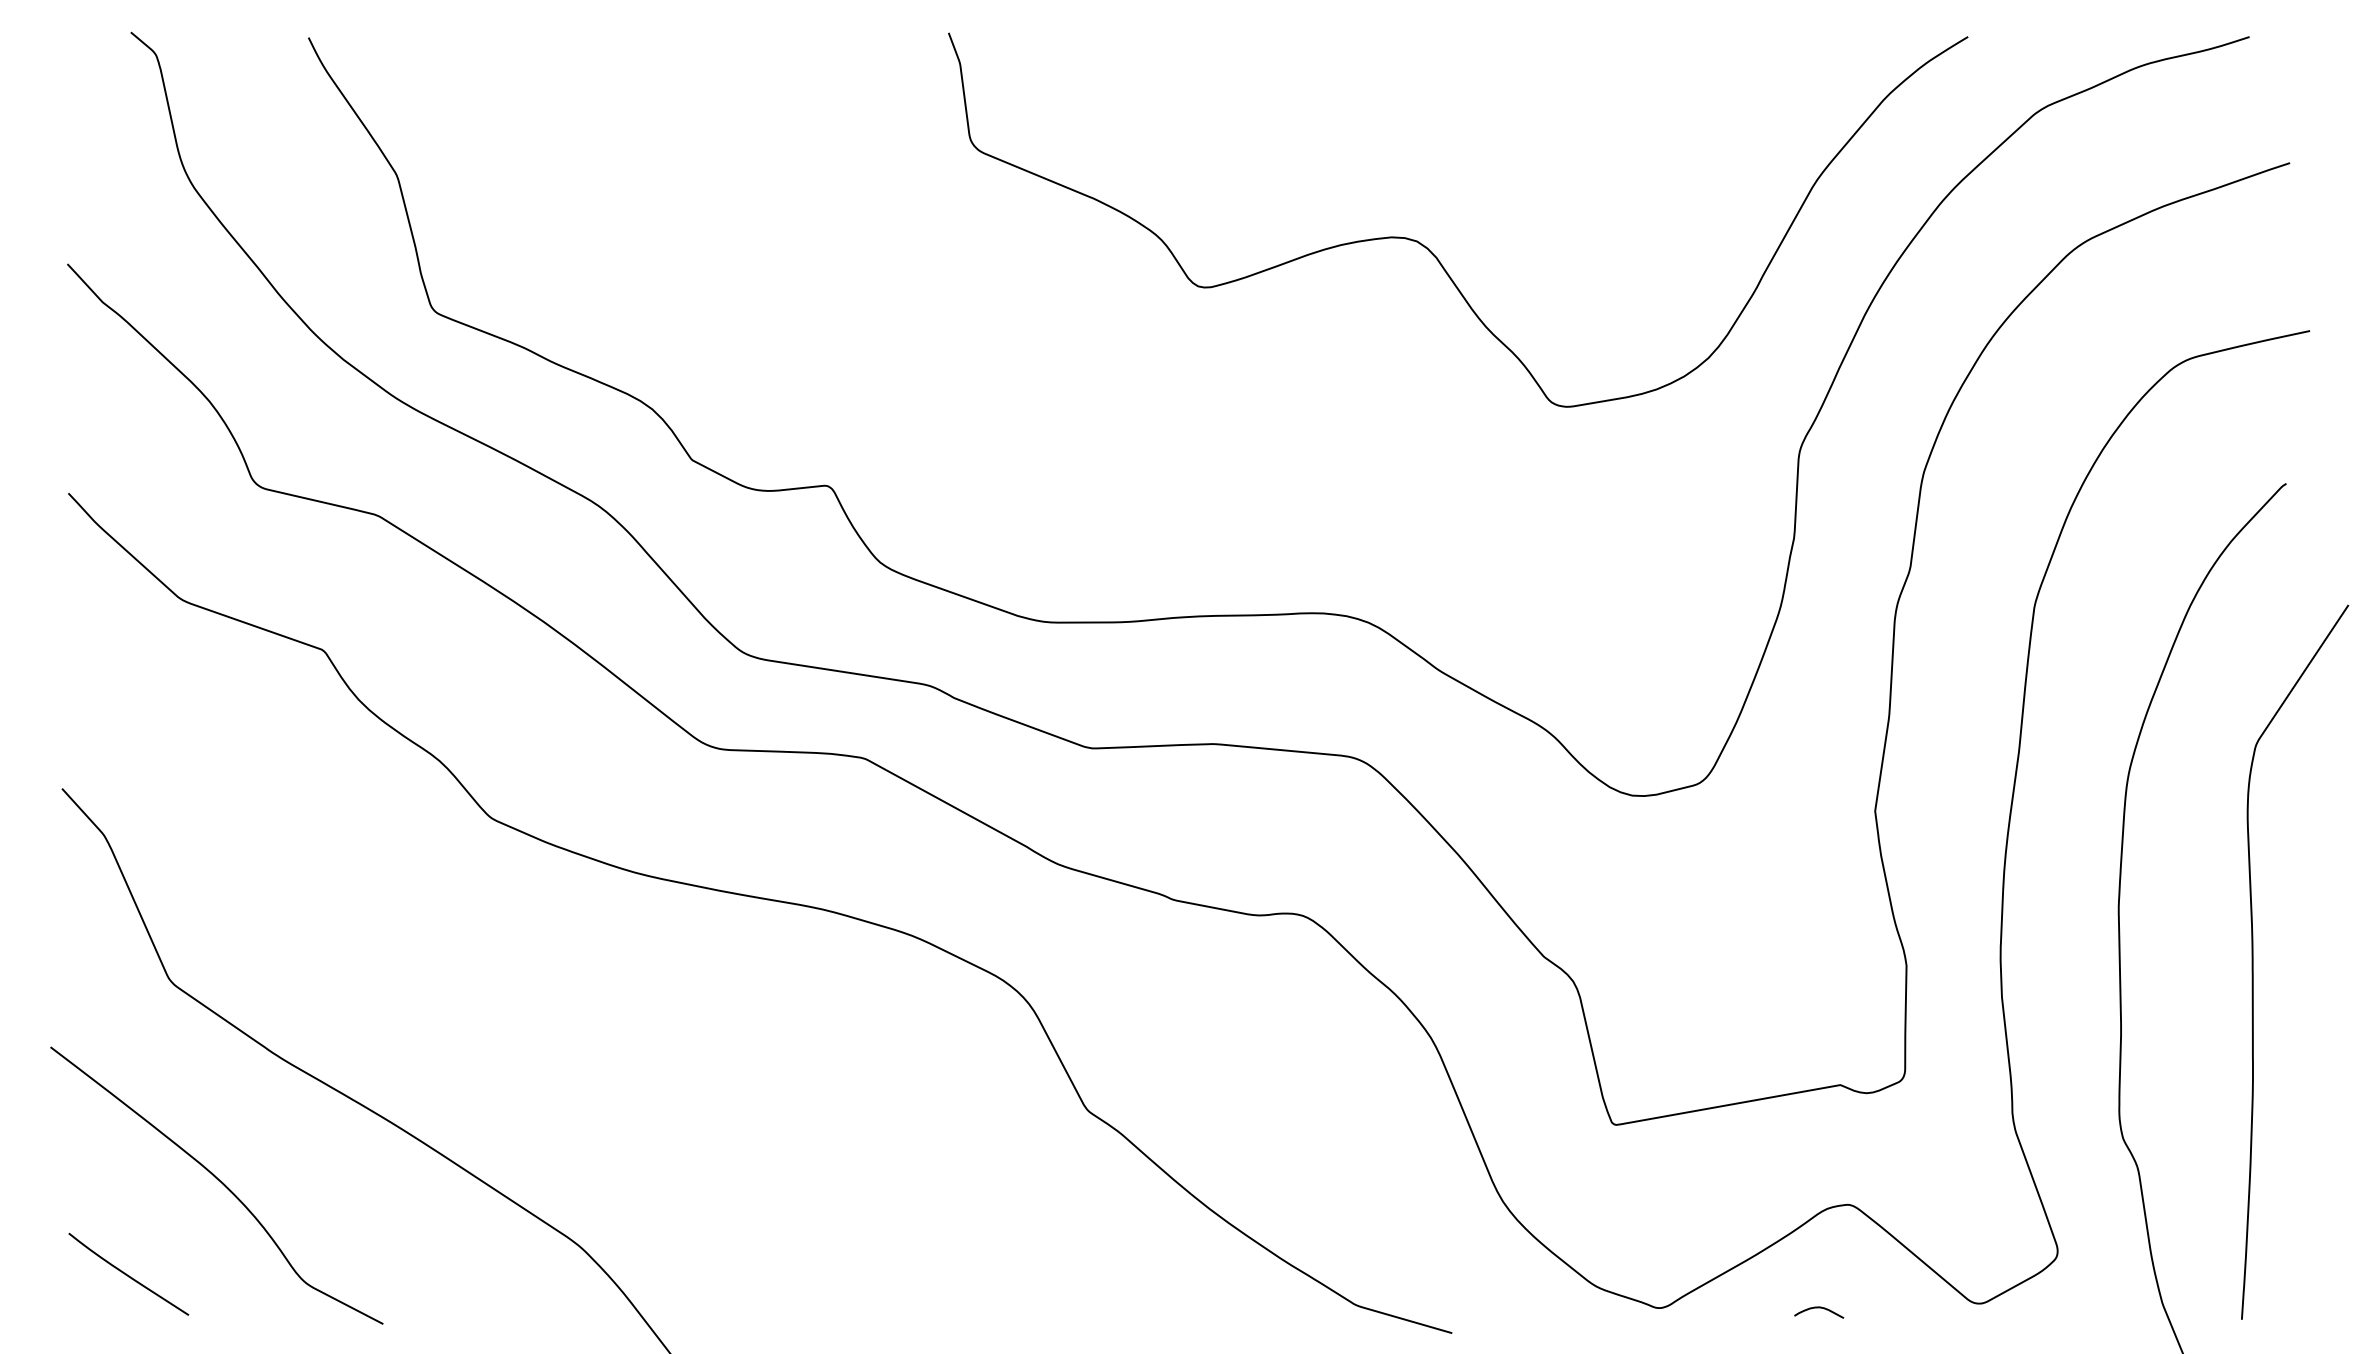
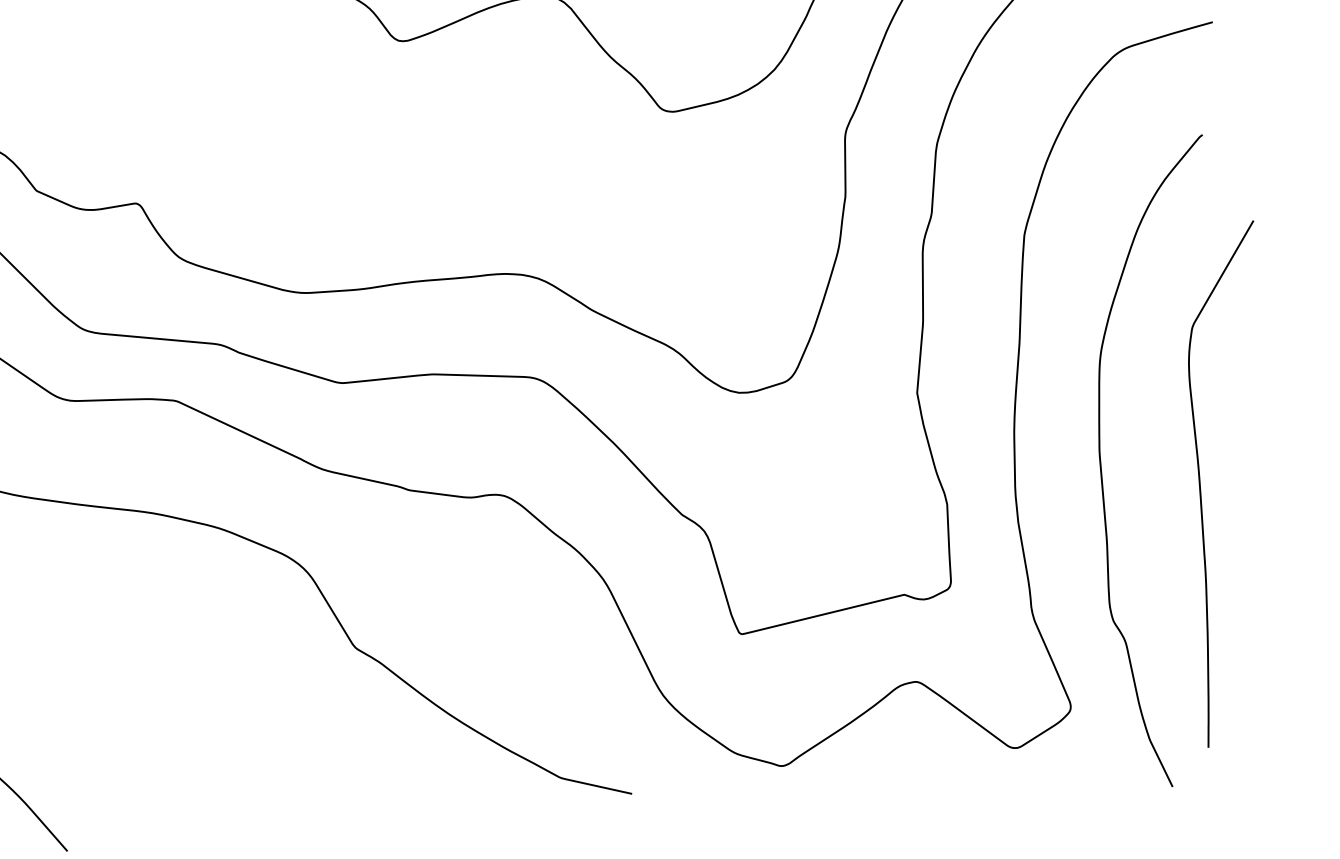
curve: (1819, 1308) -> (899, 758), removed

